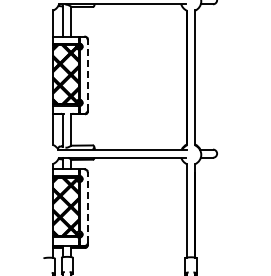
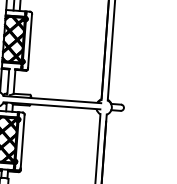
line: (87, 74) -> (29, 40), dashed -> solid
line: (87, 206) -> (22, 140), dashed -> solid

